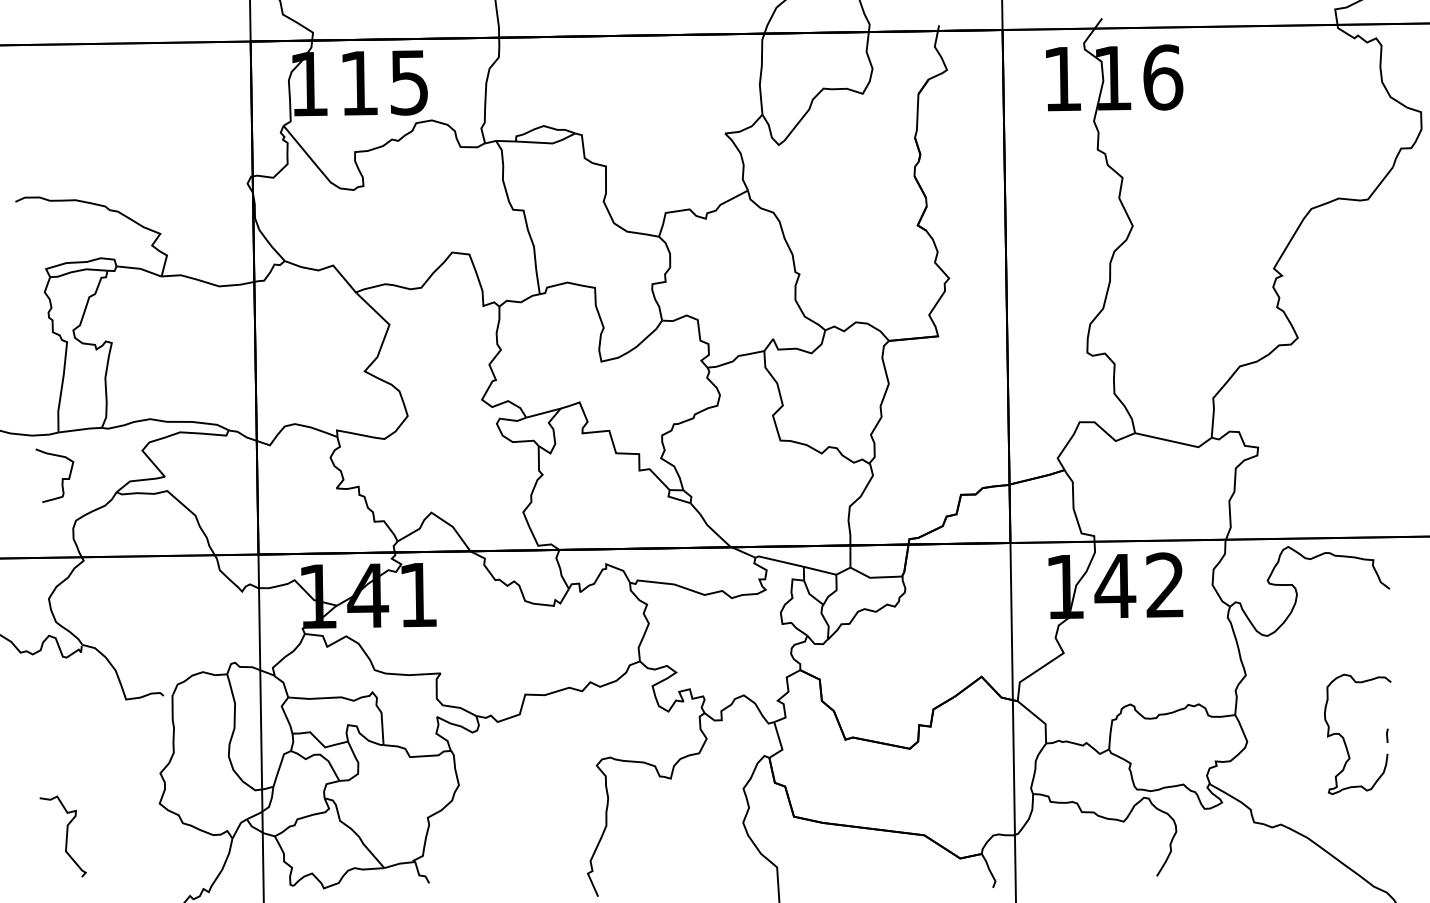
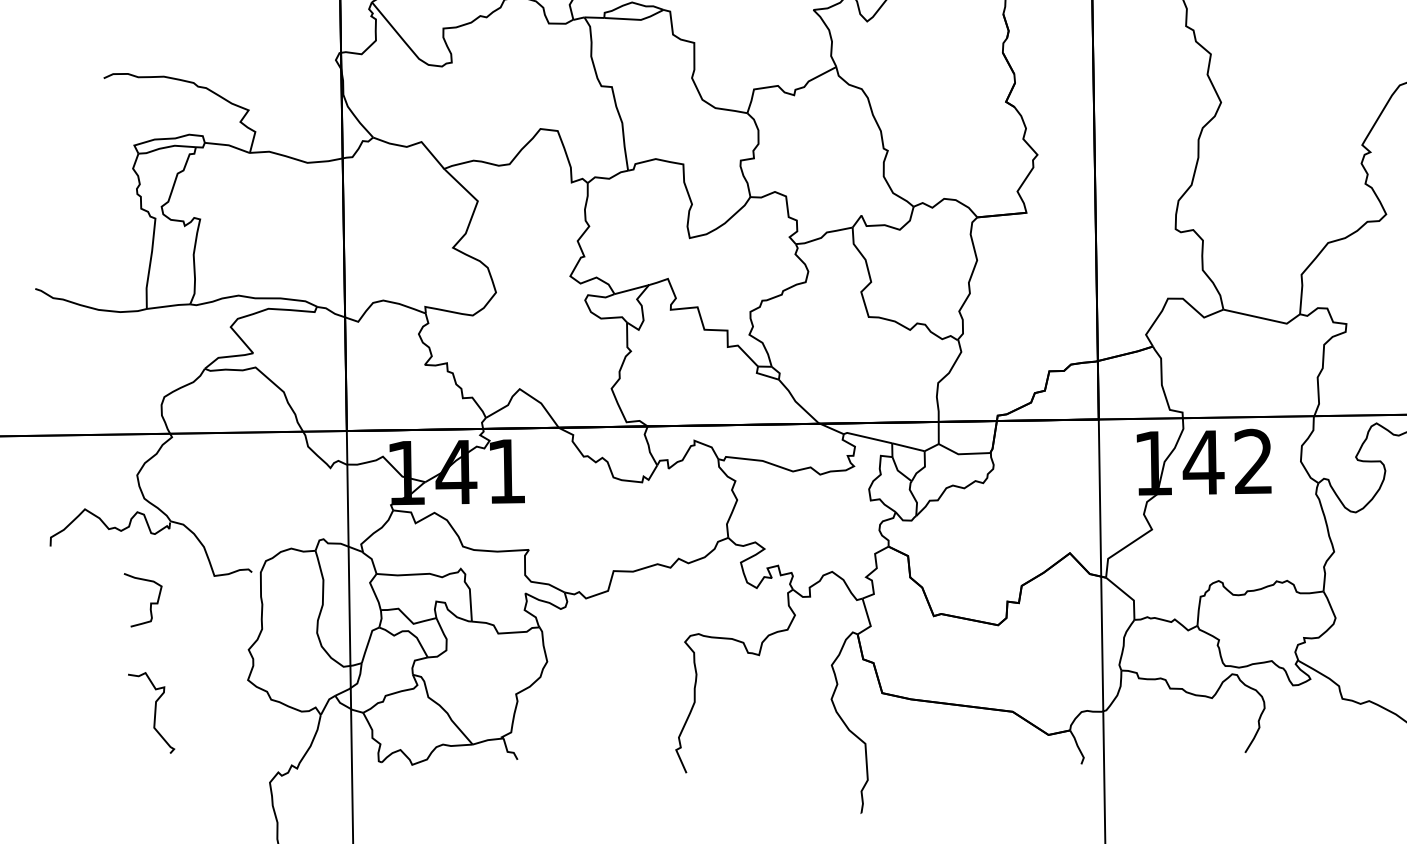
curve: (61, 478) -> (149, 602), moved

